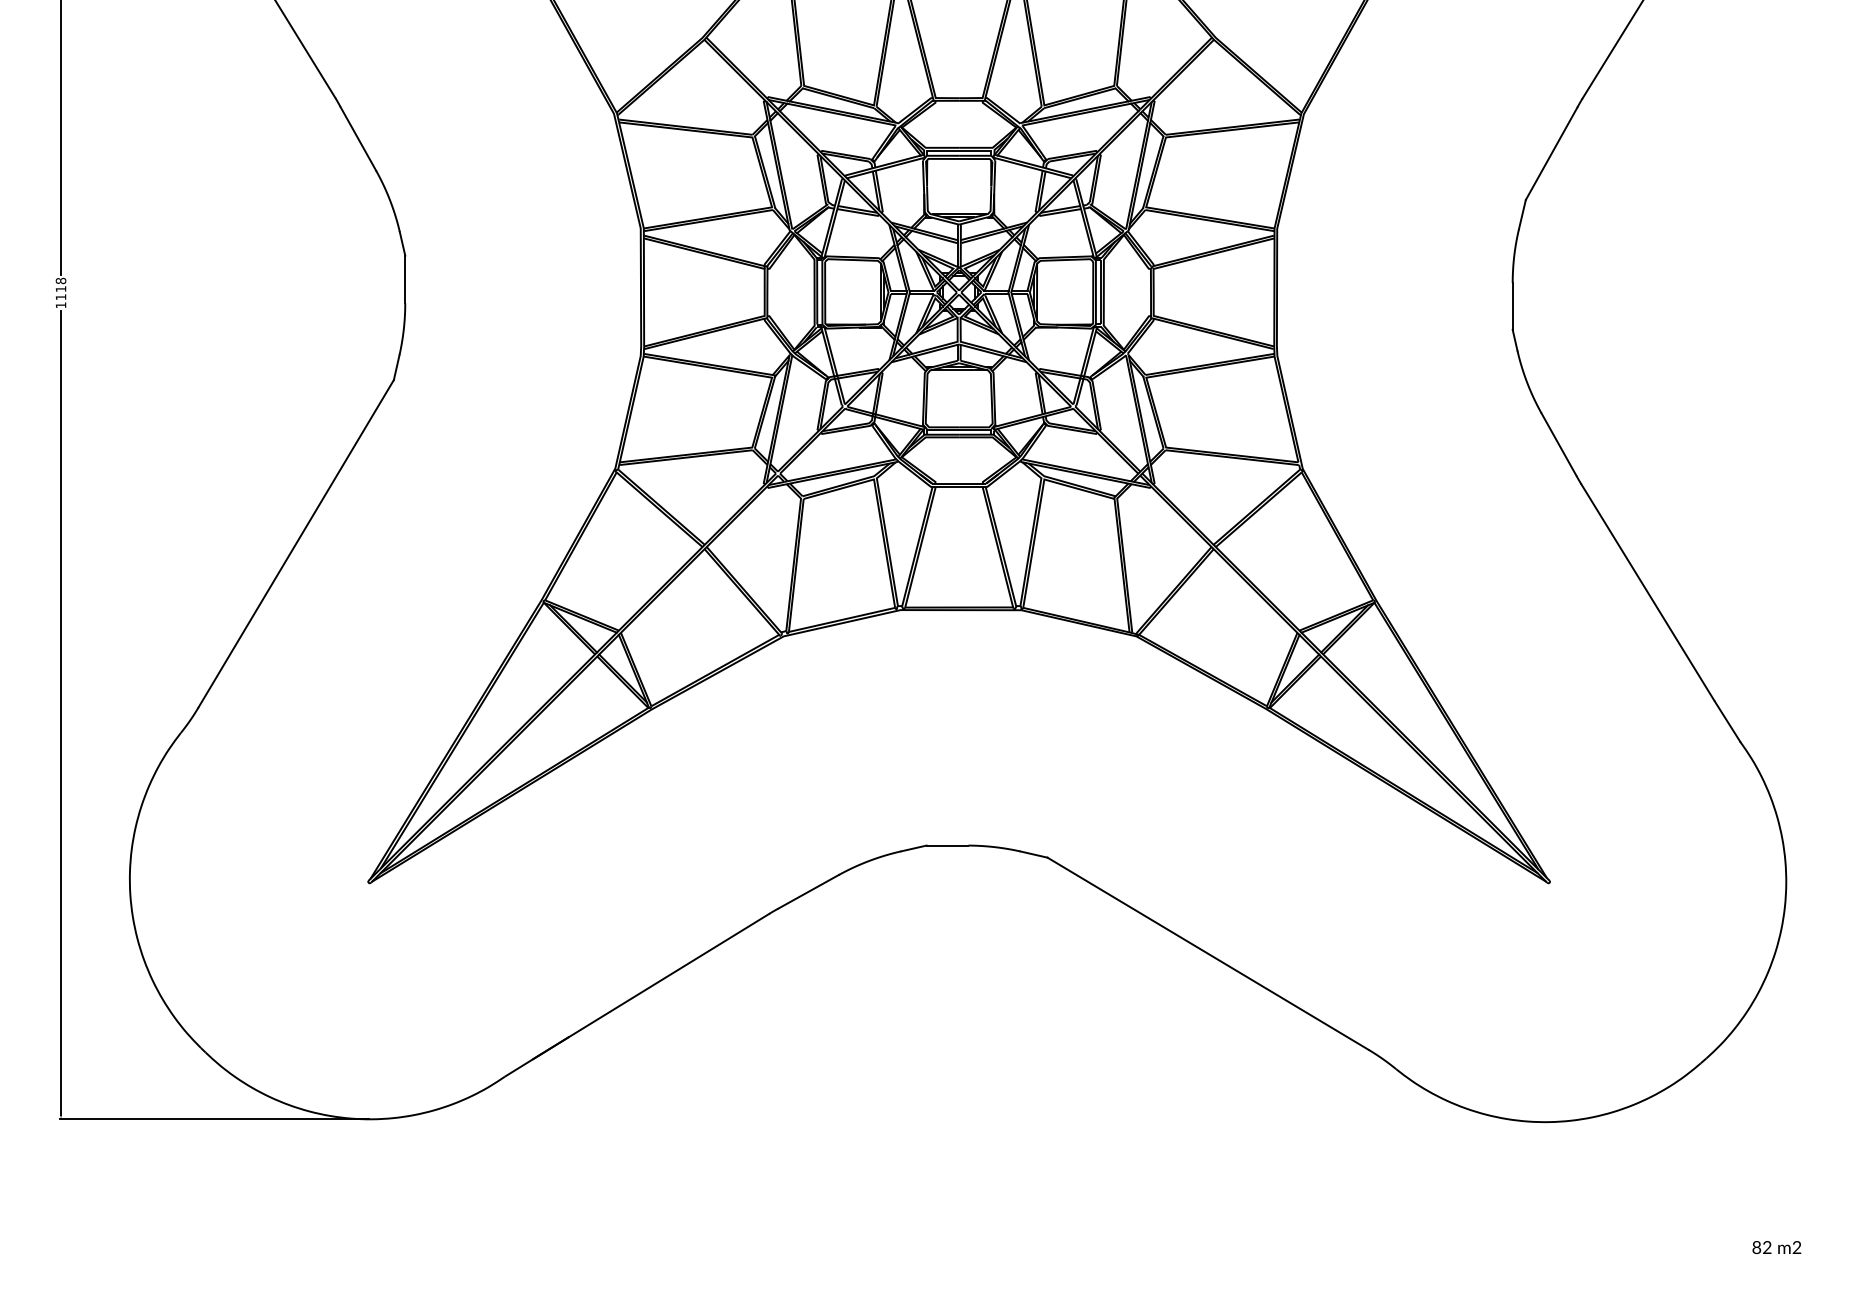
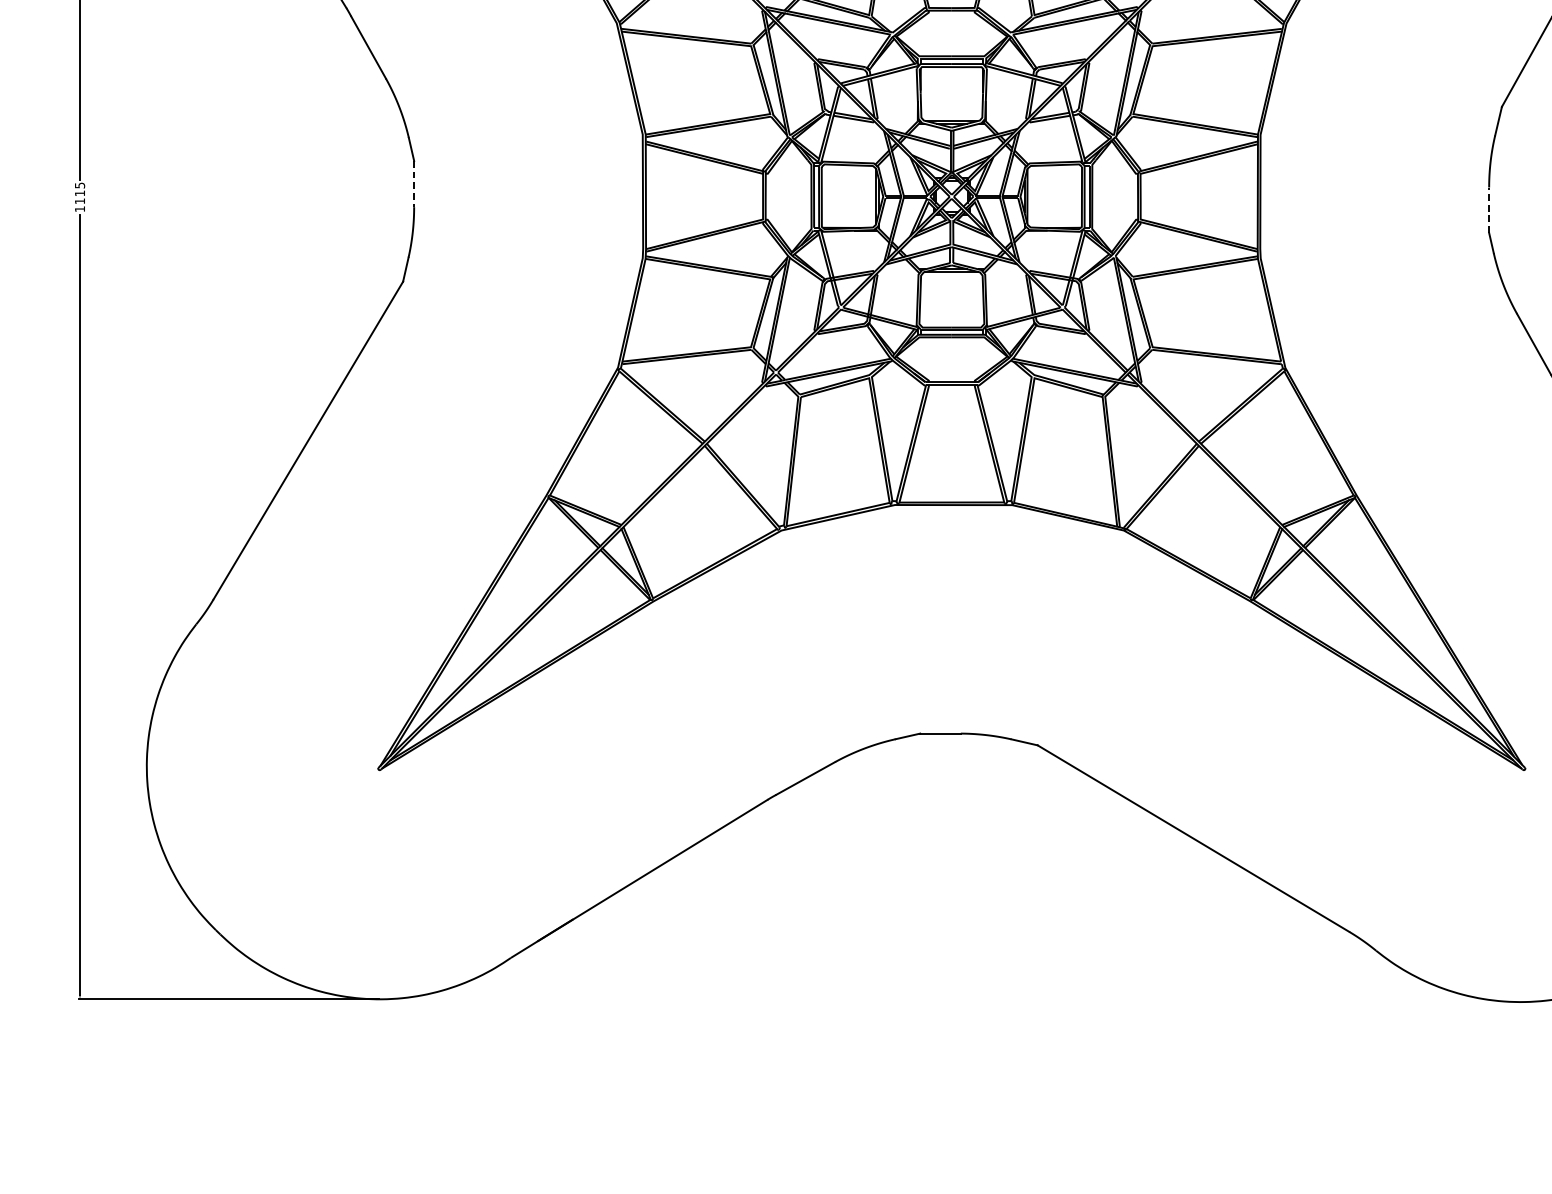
line: (405, 279) -> (414, 184), solid -> dashed
text: (60, 280) -> (79, 185), 1118 -> 1115
line: (1512, 305) -> (1488, 209), solid -> dashed

